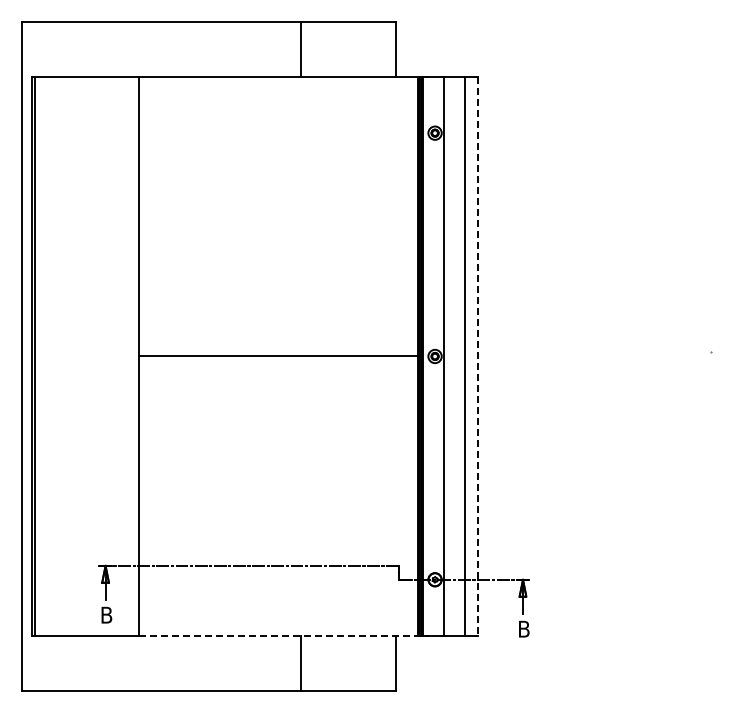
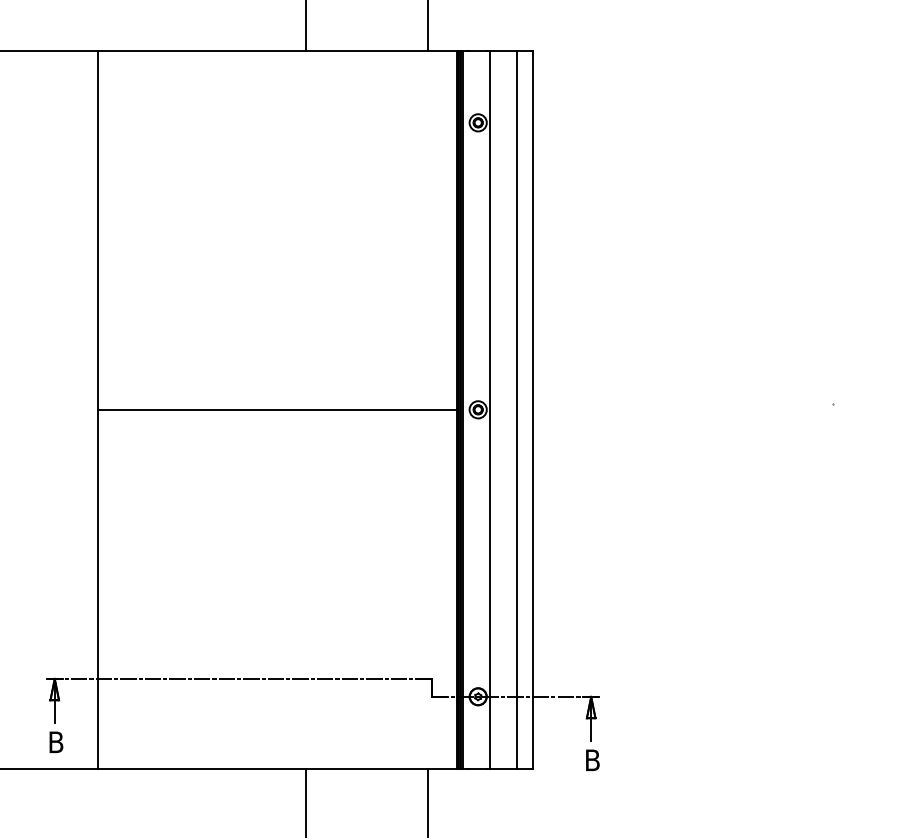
line: (478, 356) -> (534, 409), dashed -> solid
line: (278, 635) -> (276, 768), dashed -> solid

